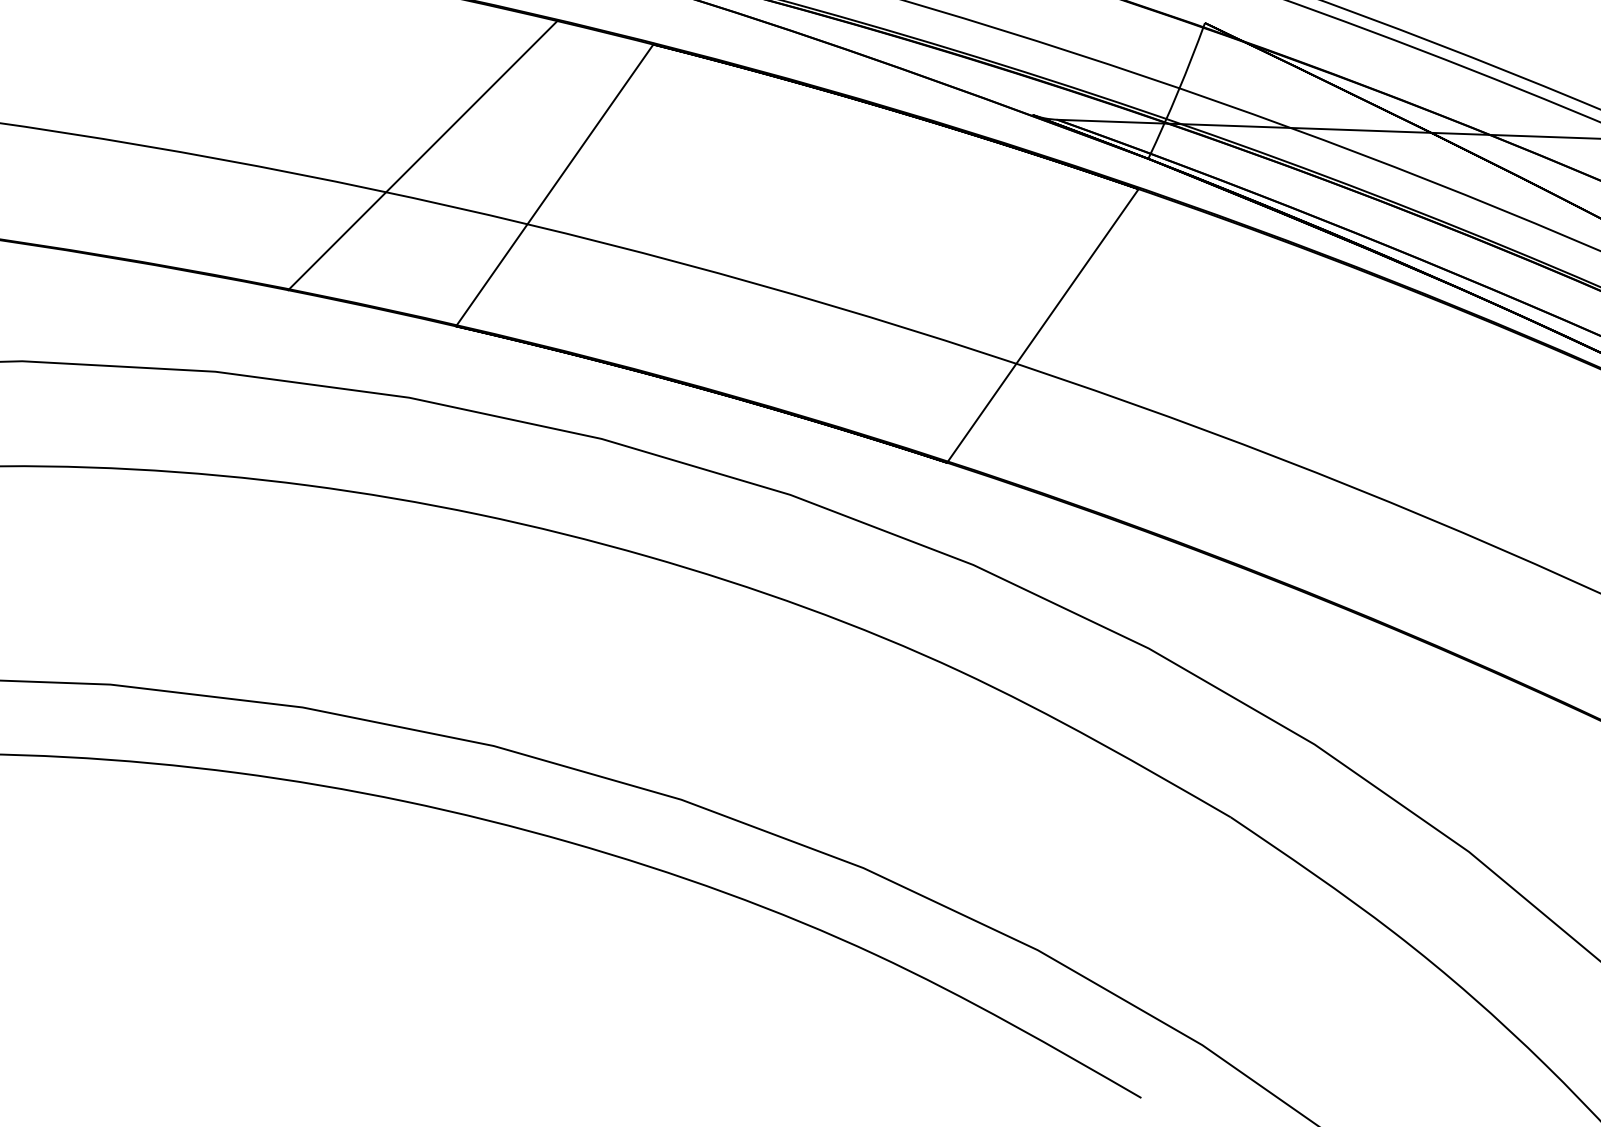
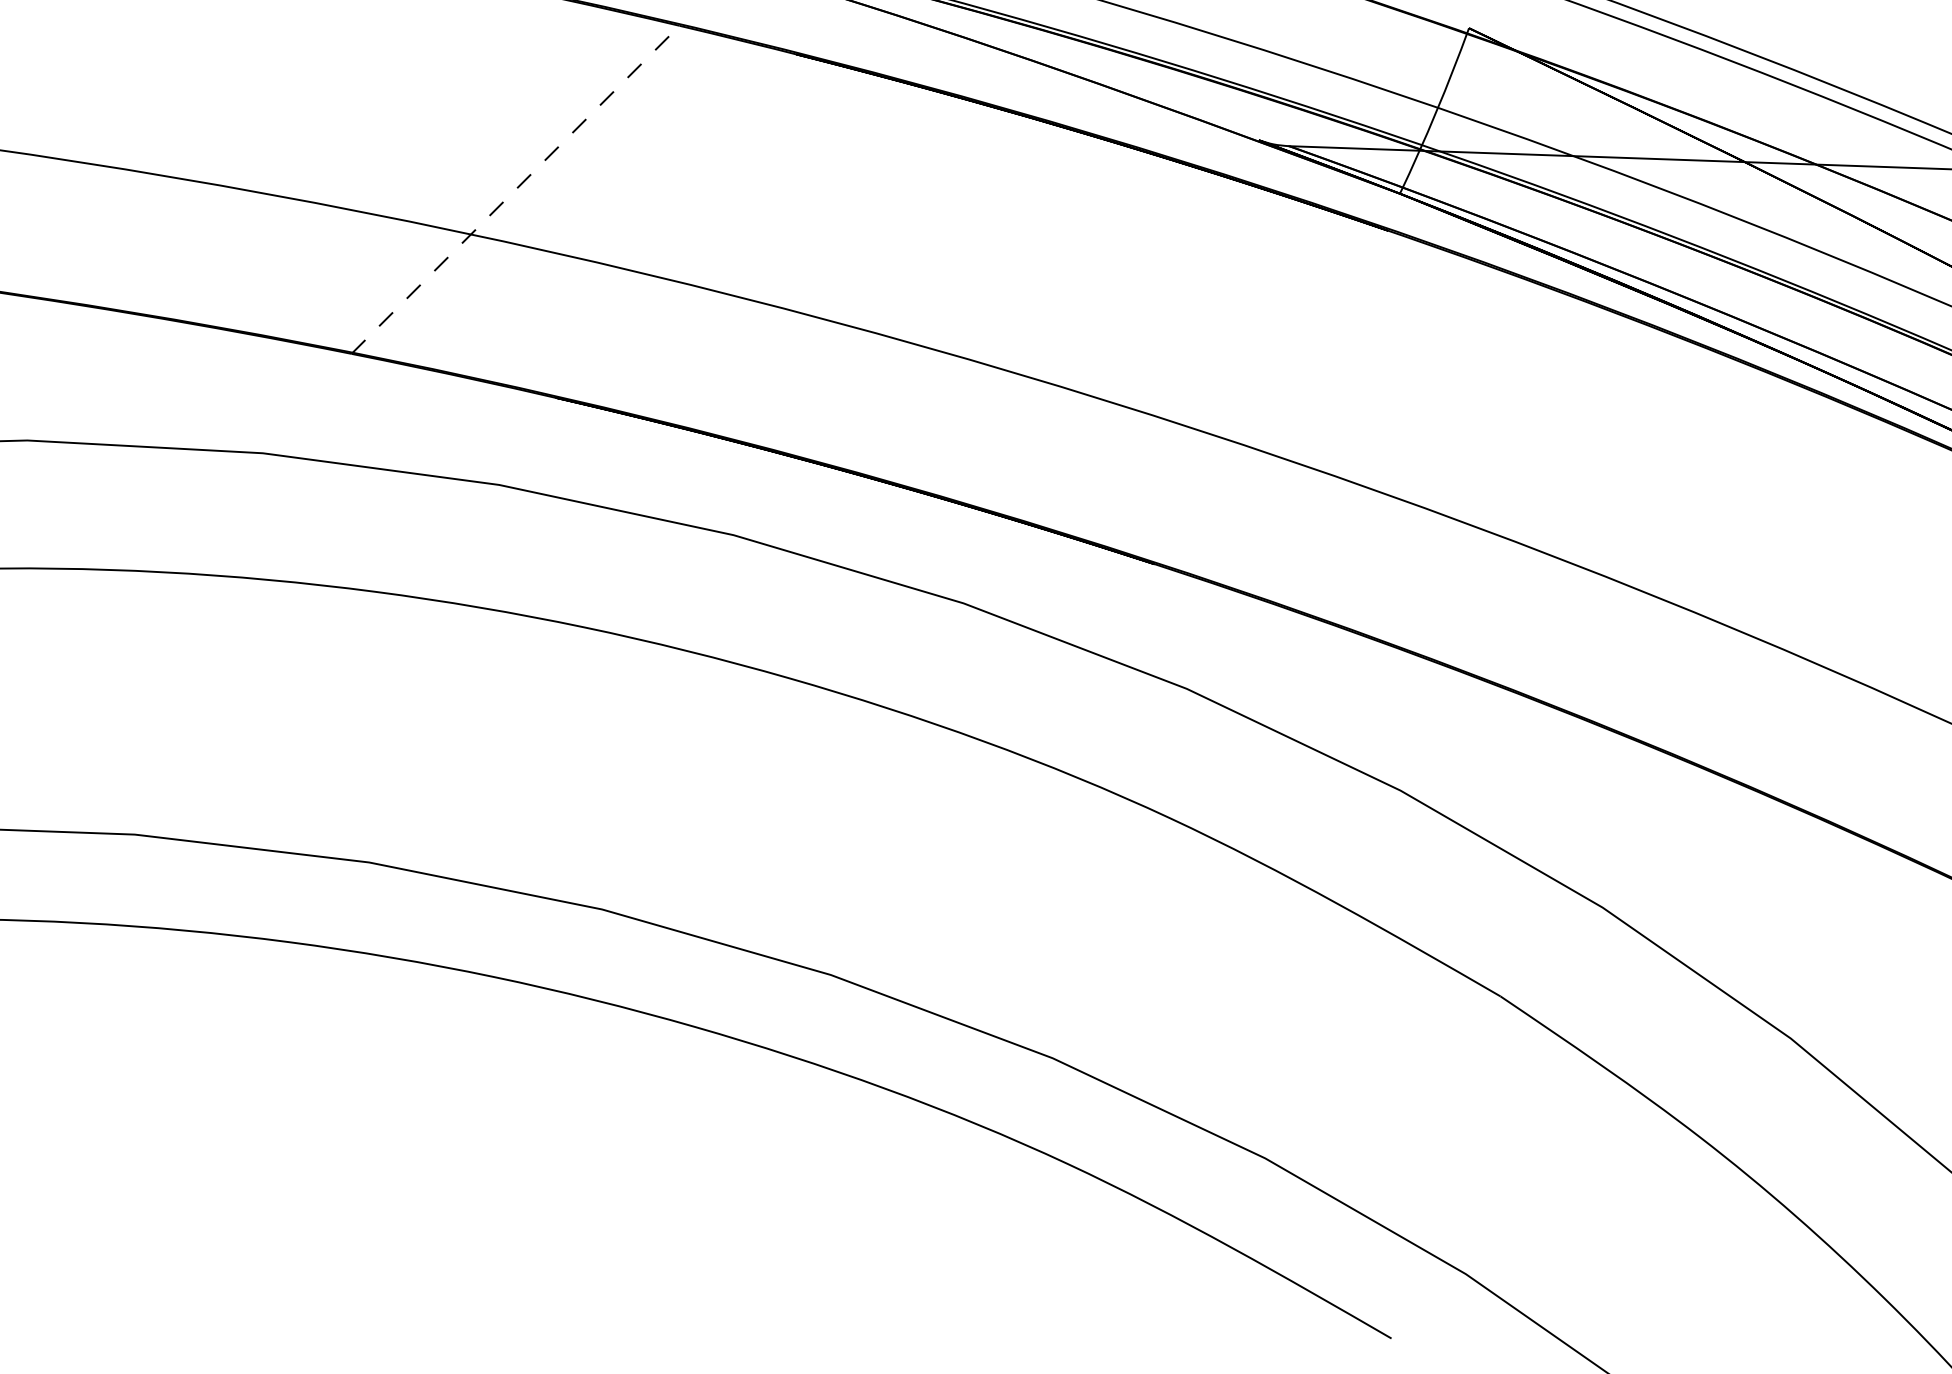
line: (422, 155) -> (515, 189), solid -> dashed
line: (554, 184) -> (676, 224), removed
line: (1042, 325) -> (1271, 397), removed

